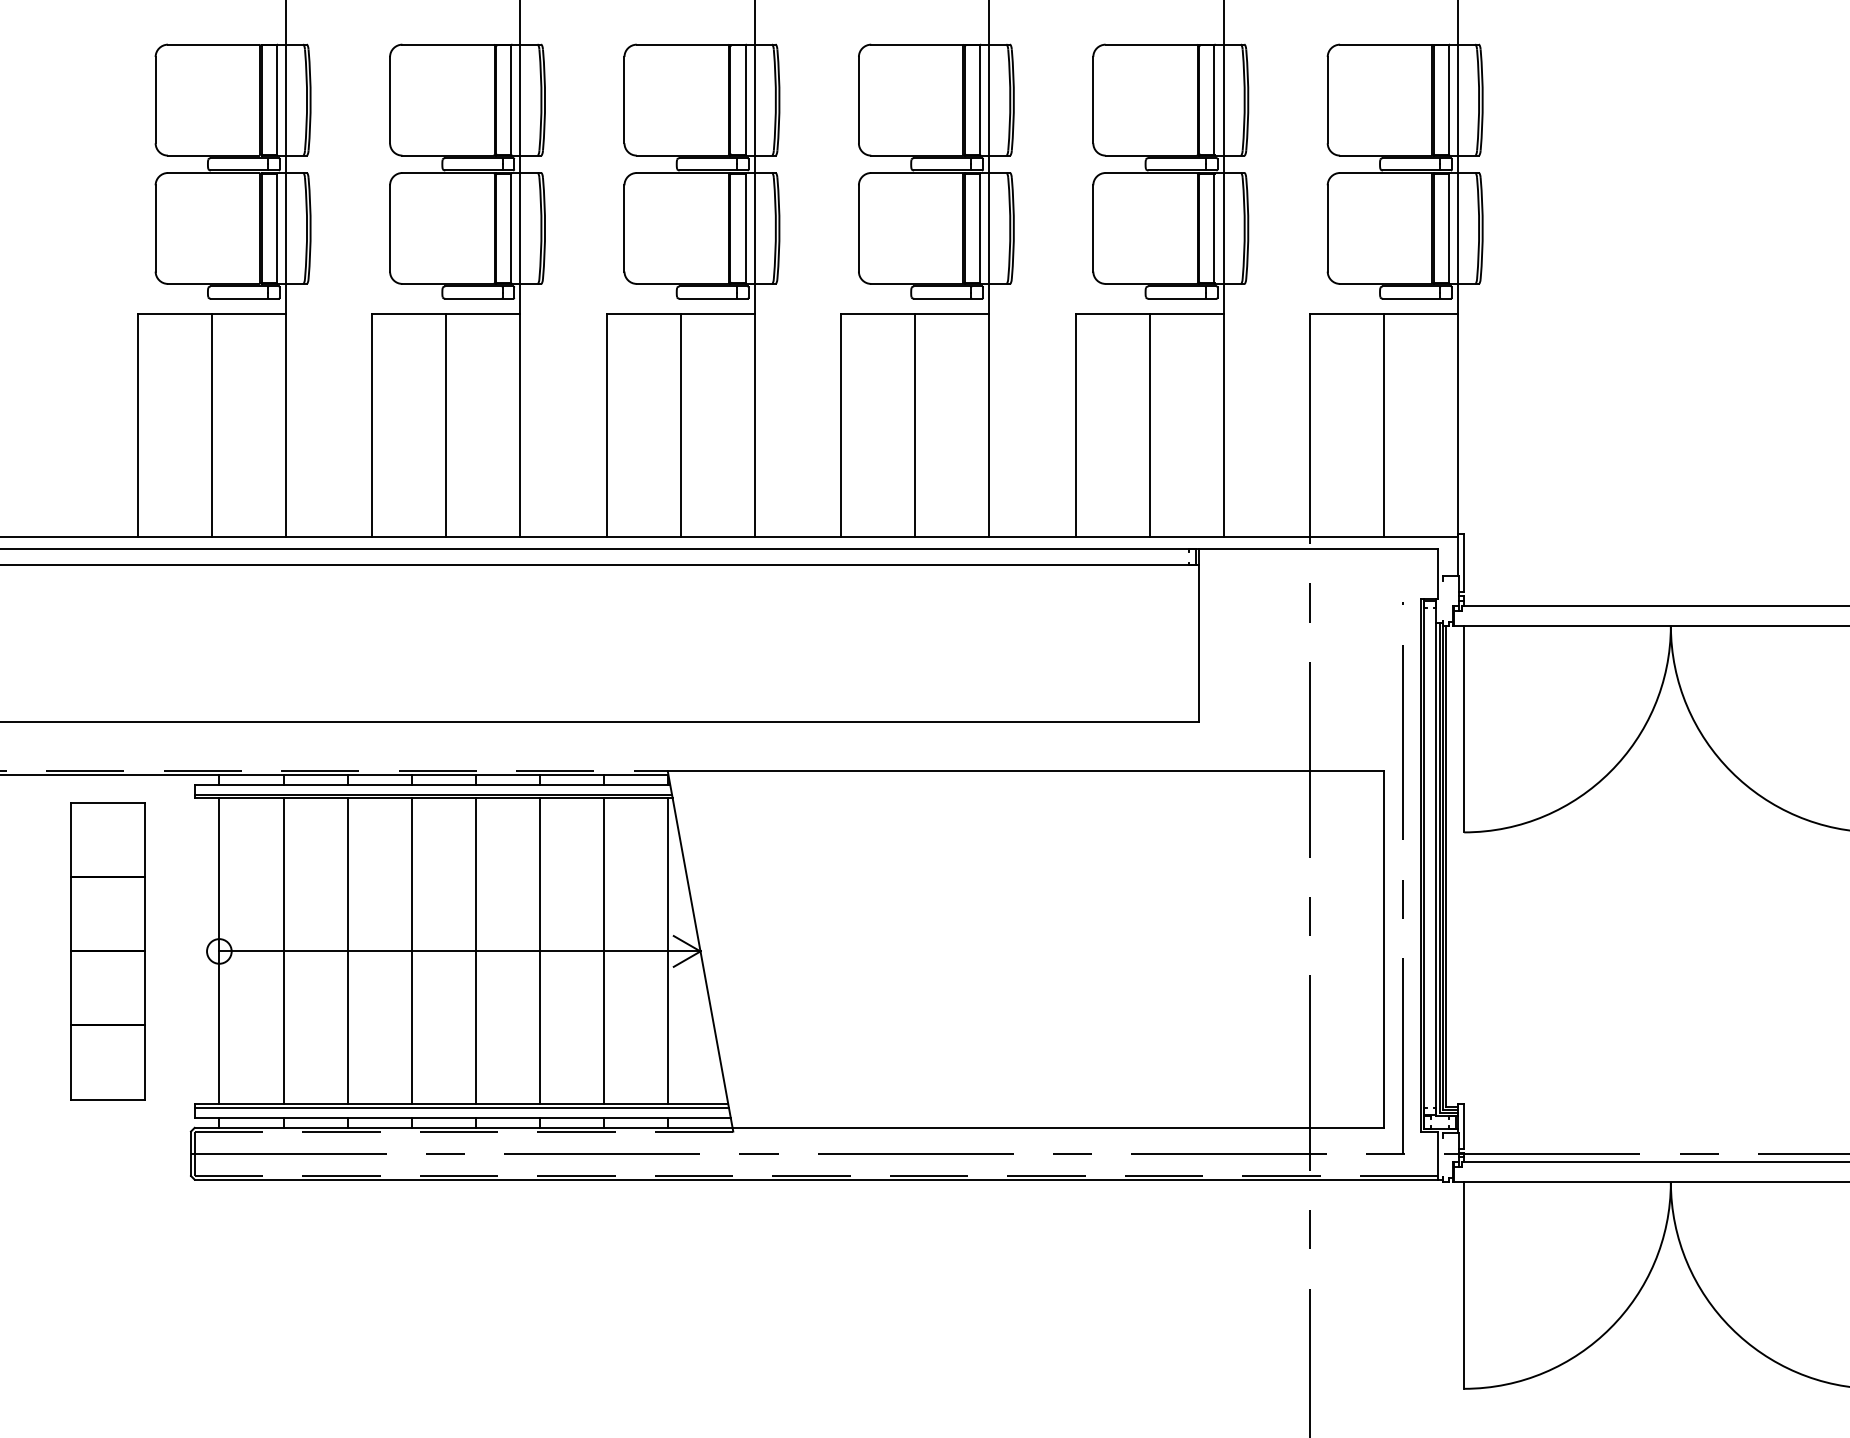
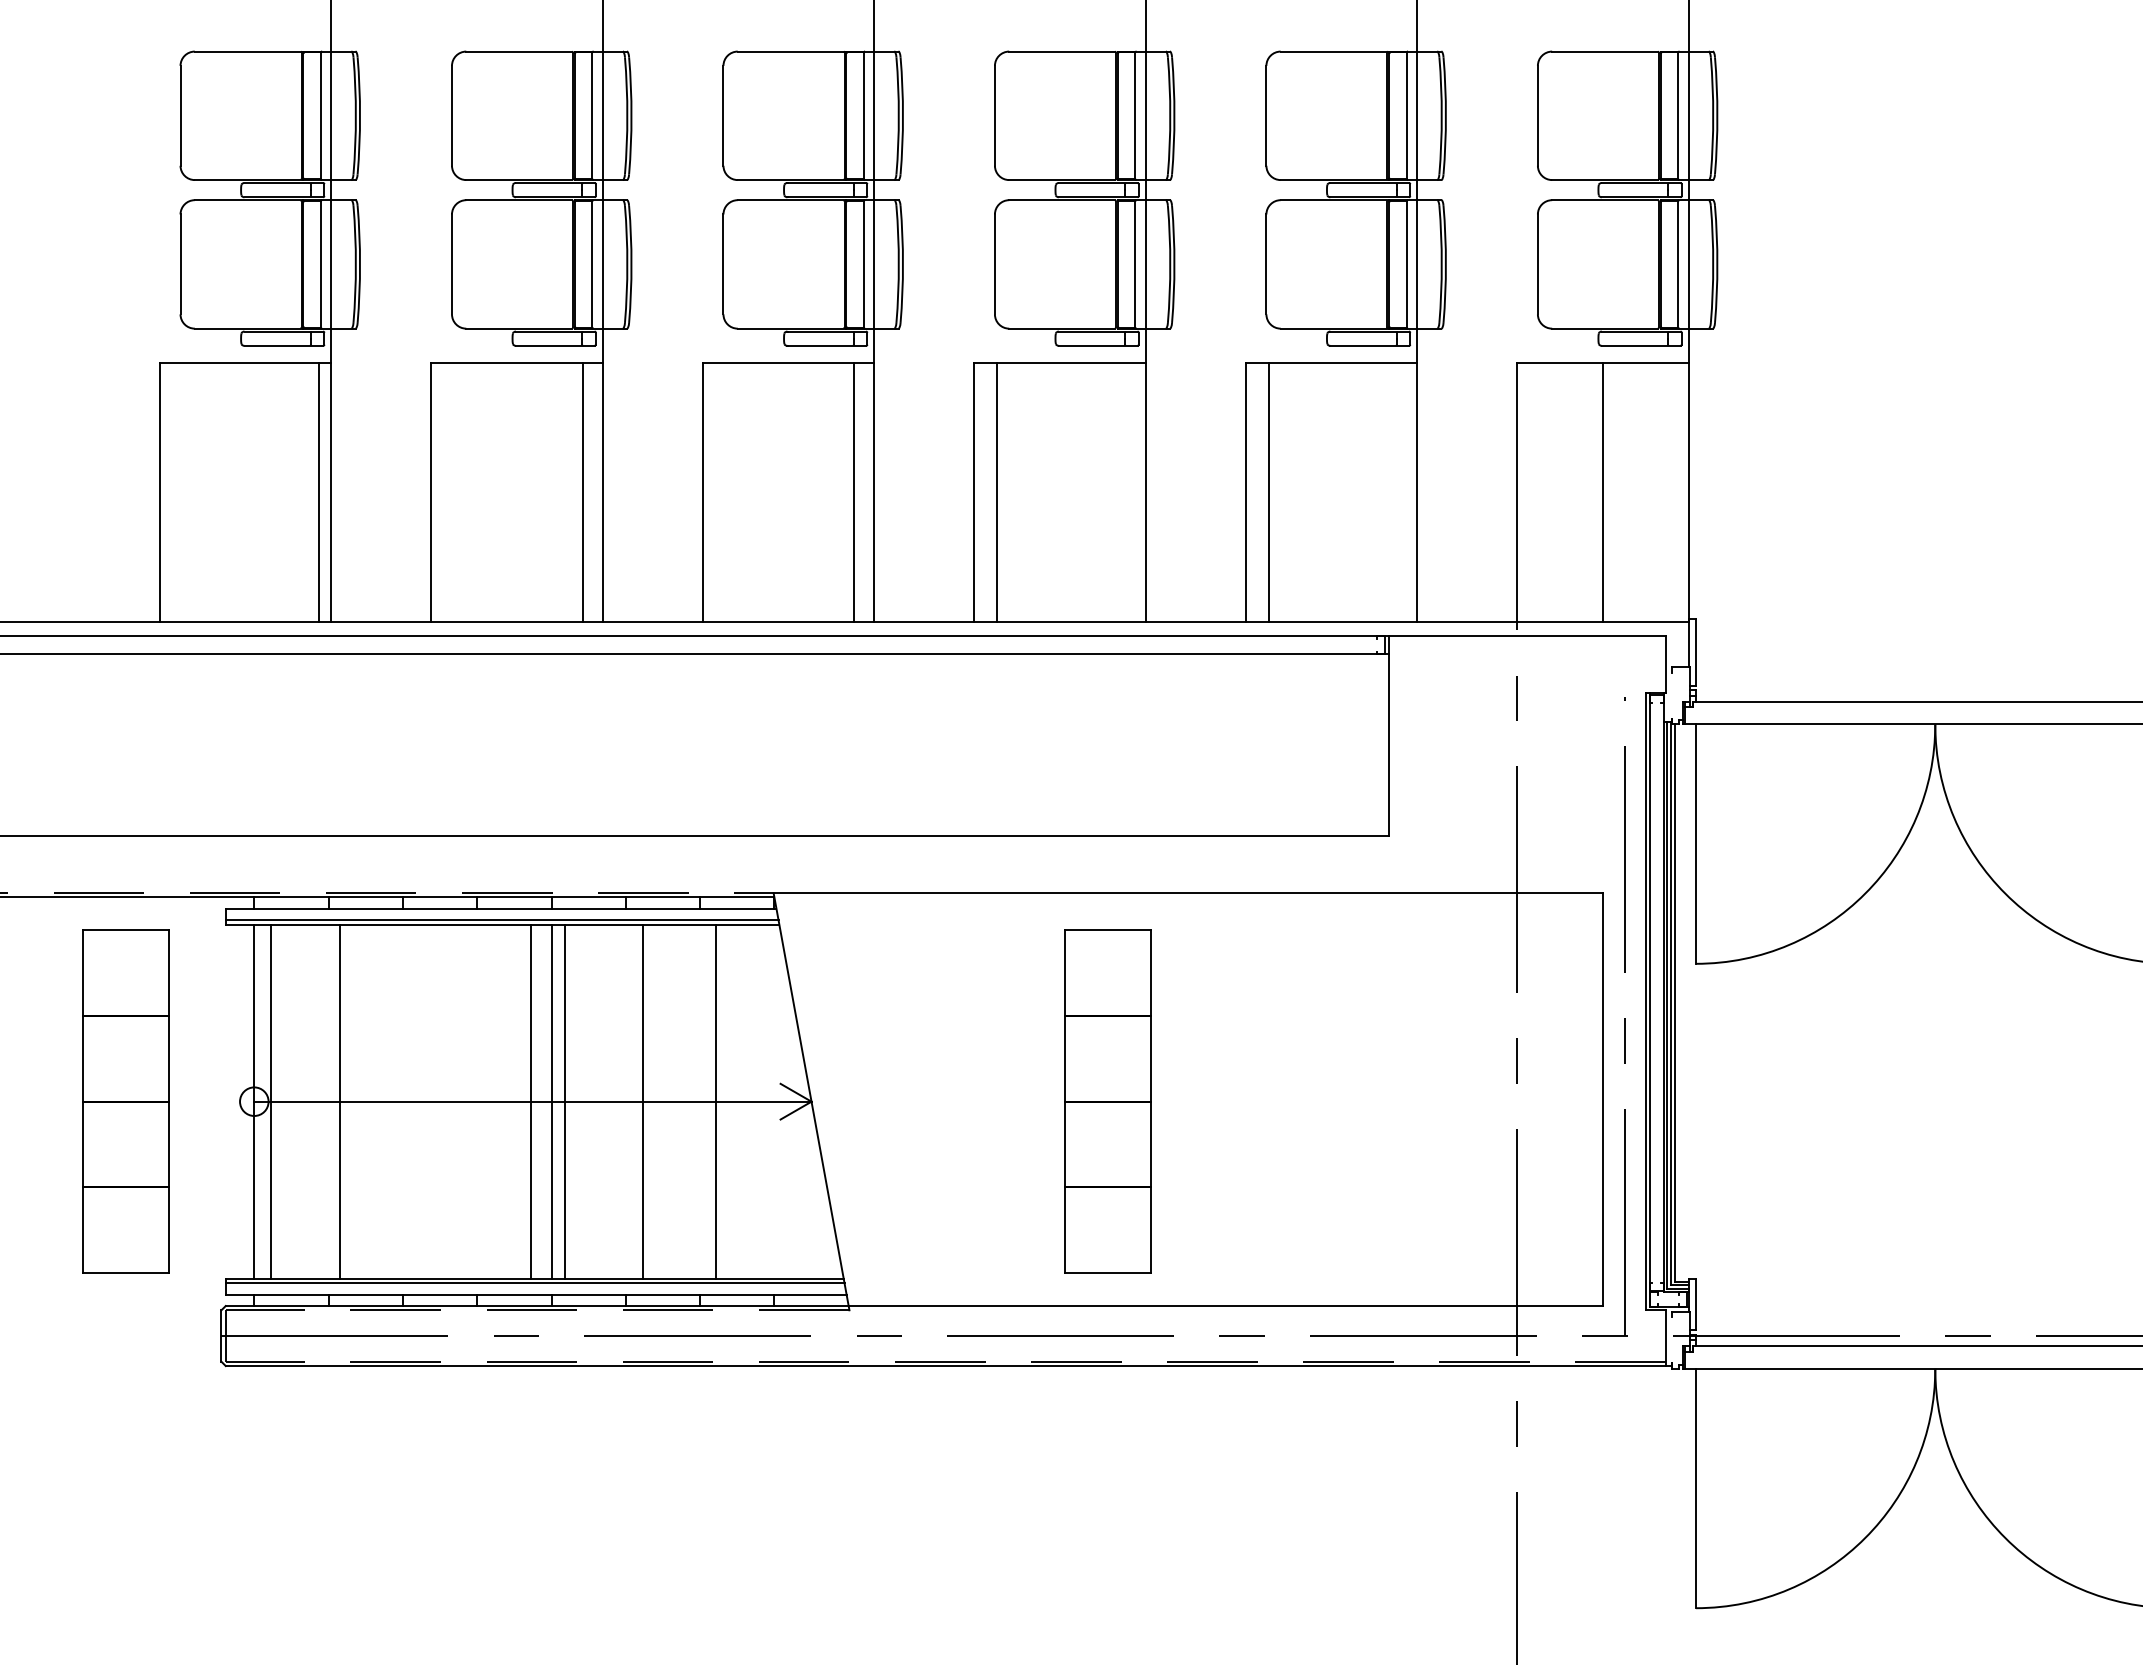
line: (211, 425) -> (318, 492), moved
line: (446, 425) -> (583, 492), moved
line: (680, 425) -> (853, 492), moved
line: (915, 425) -> (997, 492), moved
line: (1149, 425) -> (1268, 492), moved
line: (283, 951) -> (270, 1101), moved
line: (347, 951) -> (339, 1101), moved
line: (412, 951) -> (531, 1101), moved
line: (539, 951) -> (564, 1101), moved
line: (604, 951) -> (643, 1101), moved
line: (668, 951) -> (716, 1101), moved
part: (956, 951) -> (1107, 1101), added

